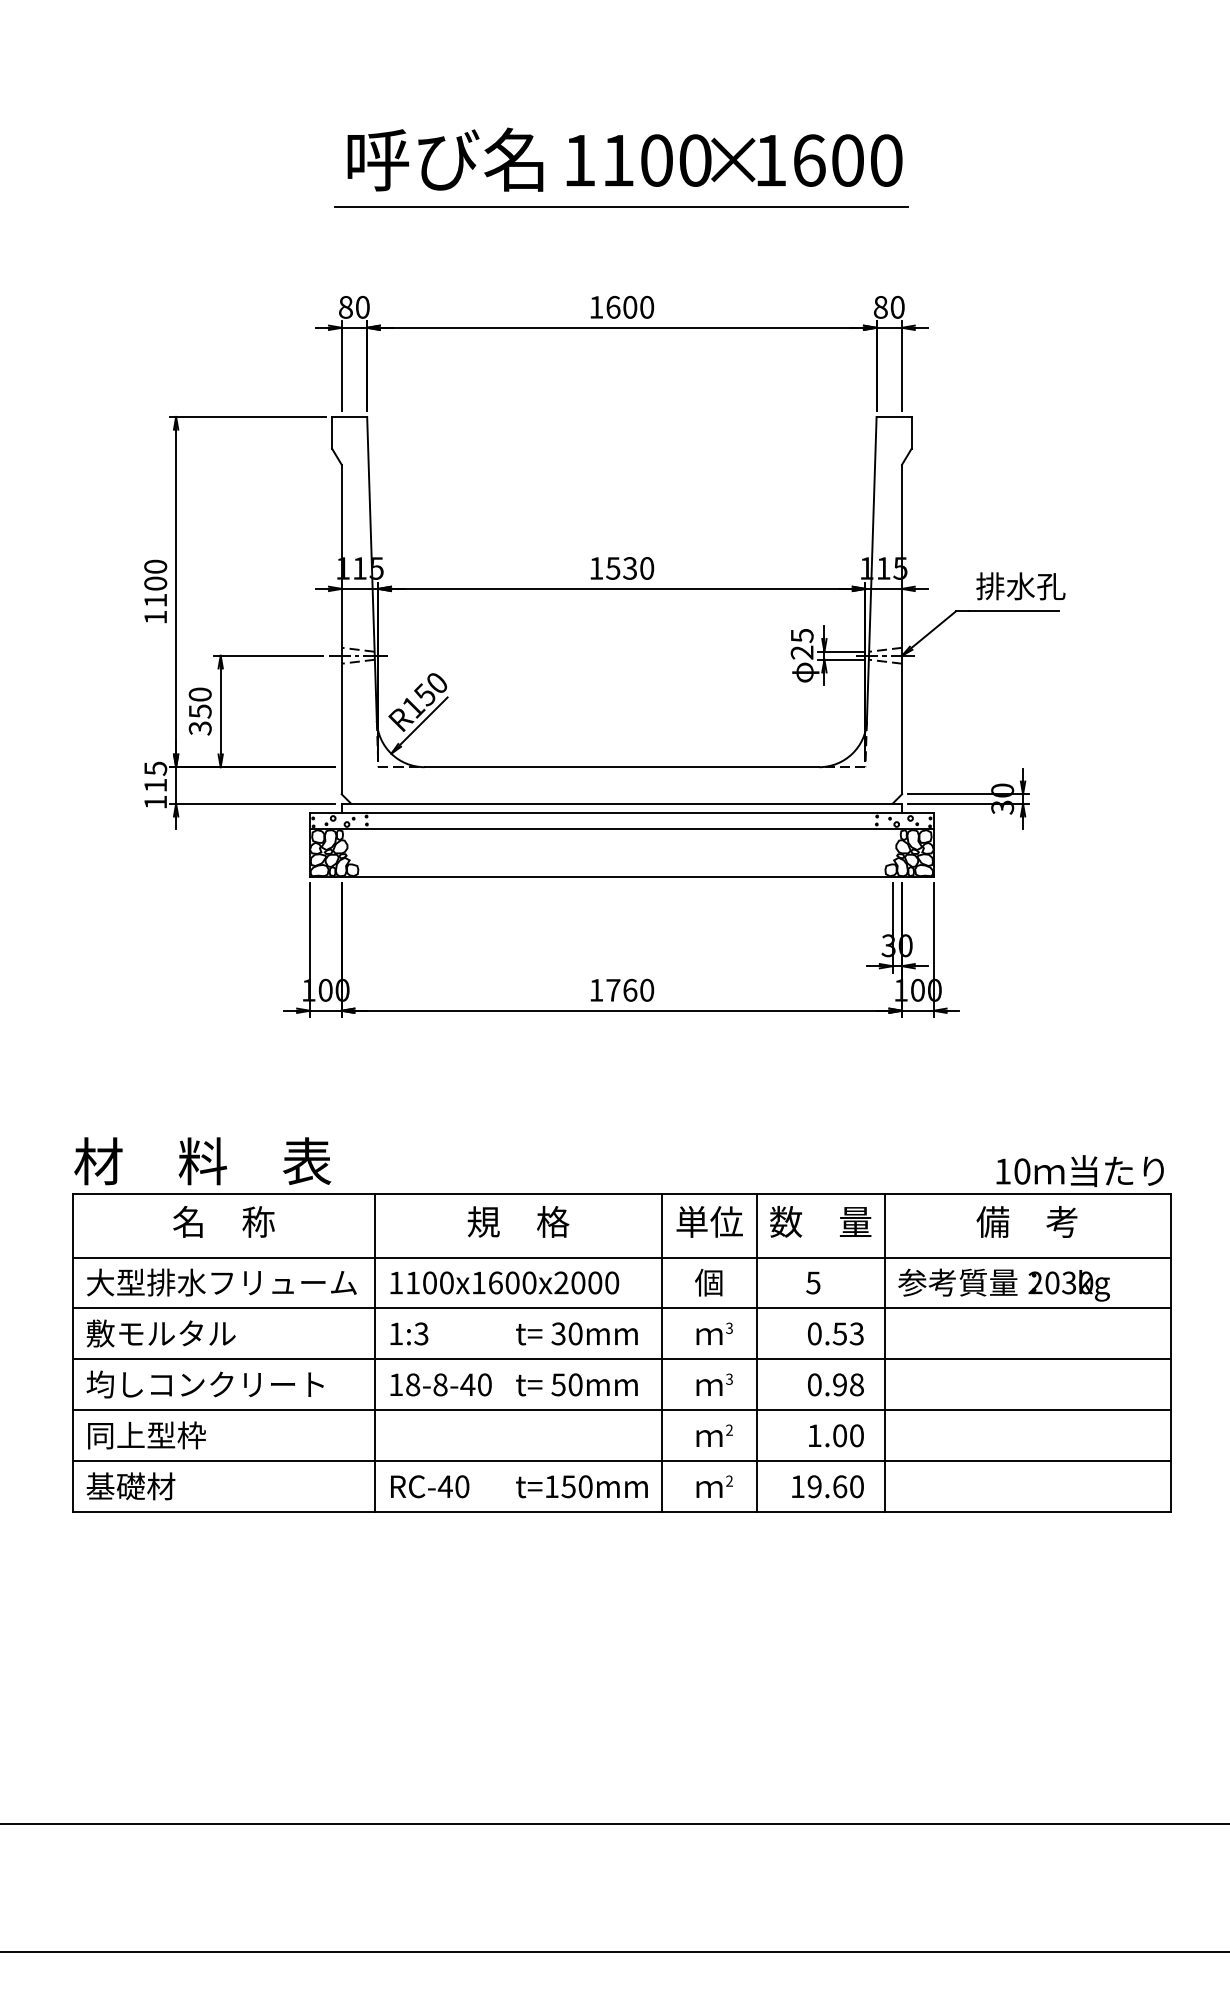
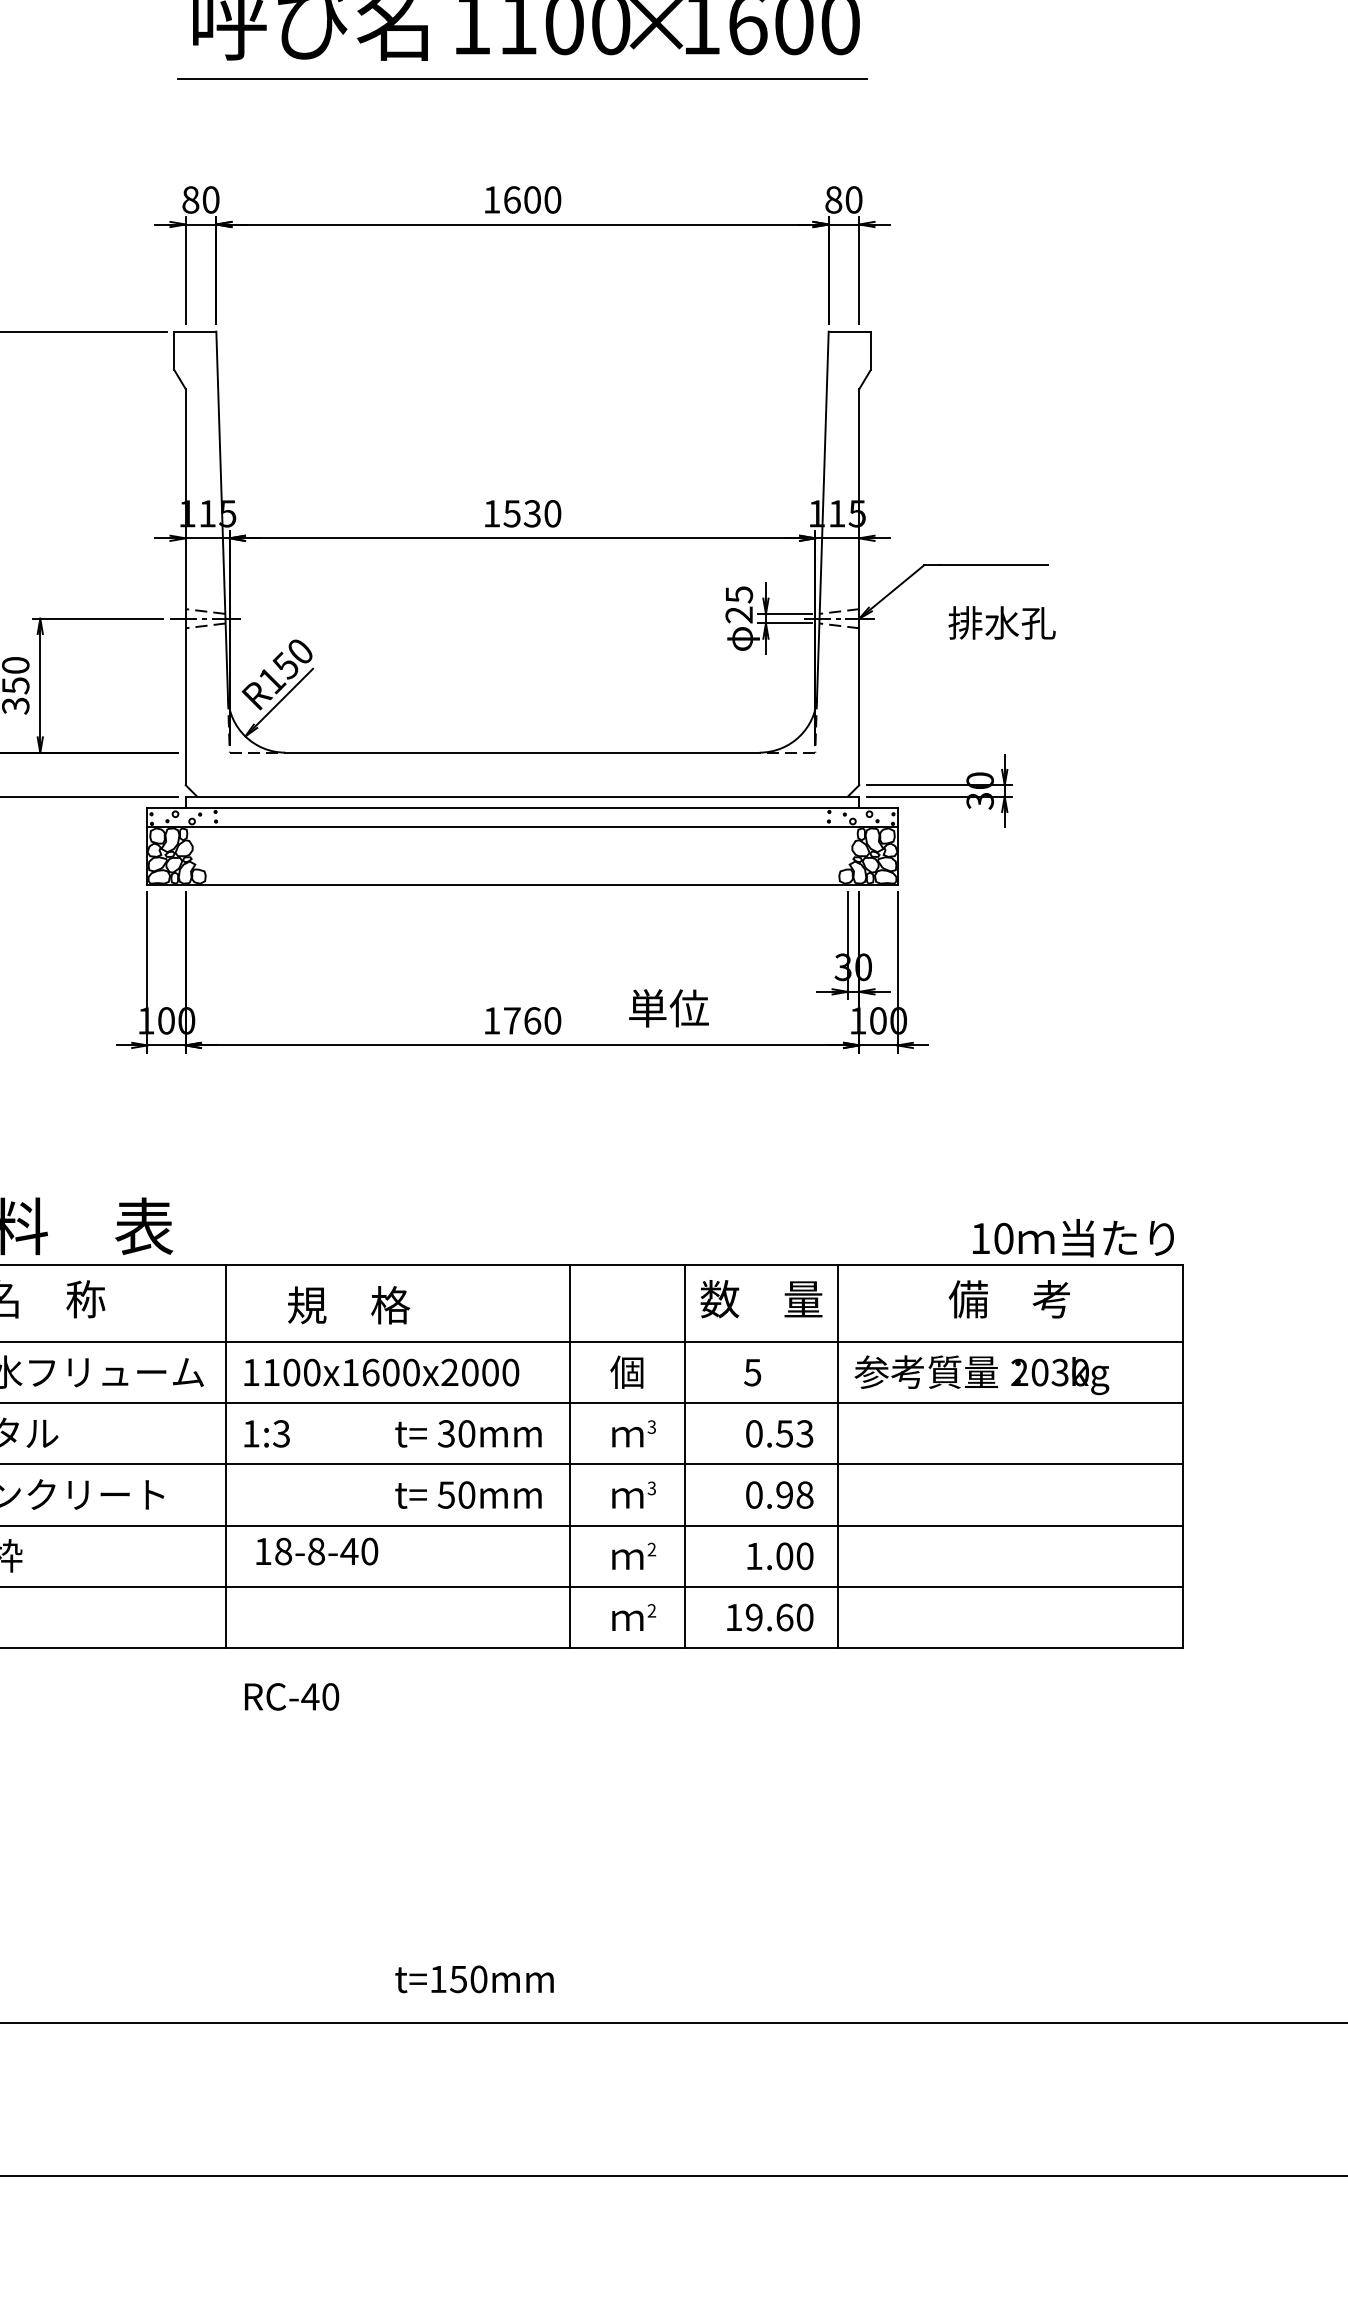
text: (1020, 586) -> (1001, 623), moved
text: (518, 1221) -> (348, 1304), moved
text: (709, 1221) -> (668, 1007), moved
text: (440, 1384) -> (316, 1551), moved
text: (430, 1486) -> (292, 1696), moved
text: (581, 1486) -> (473, 1979), moved

